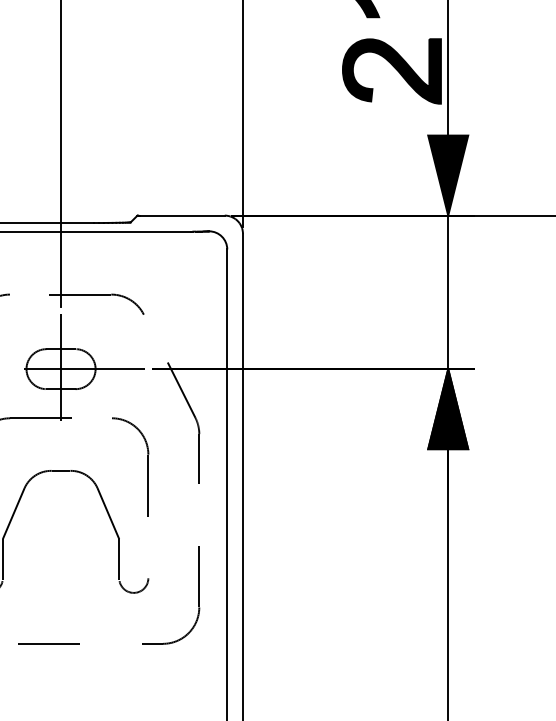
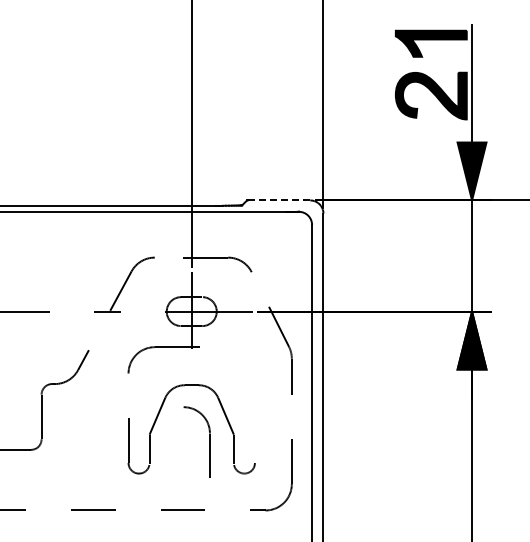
line: (182, 215) -> (279, 200), solid -> dashed
part: (147, 465) -> (209, 441), moved

